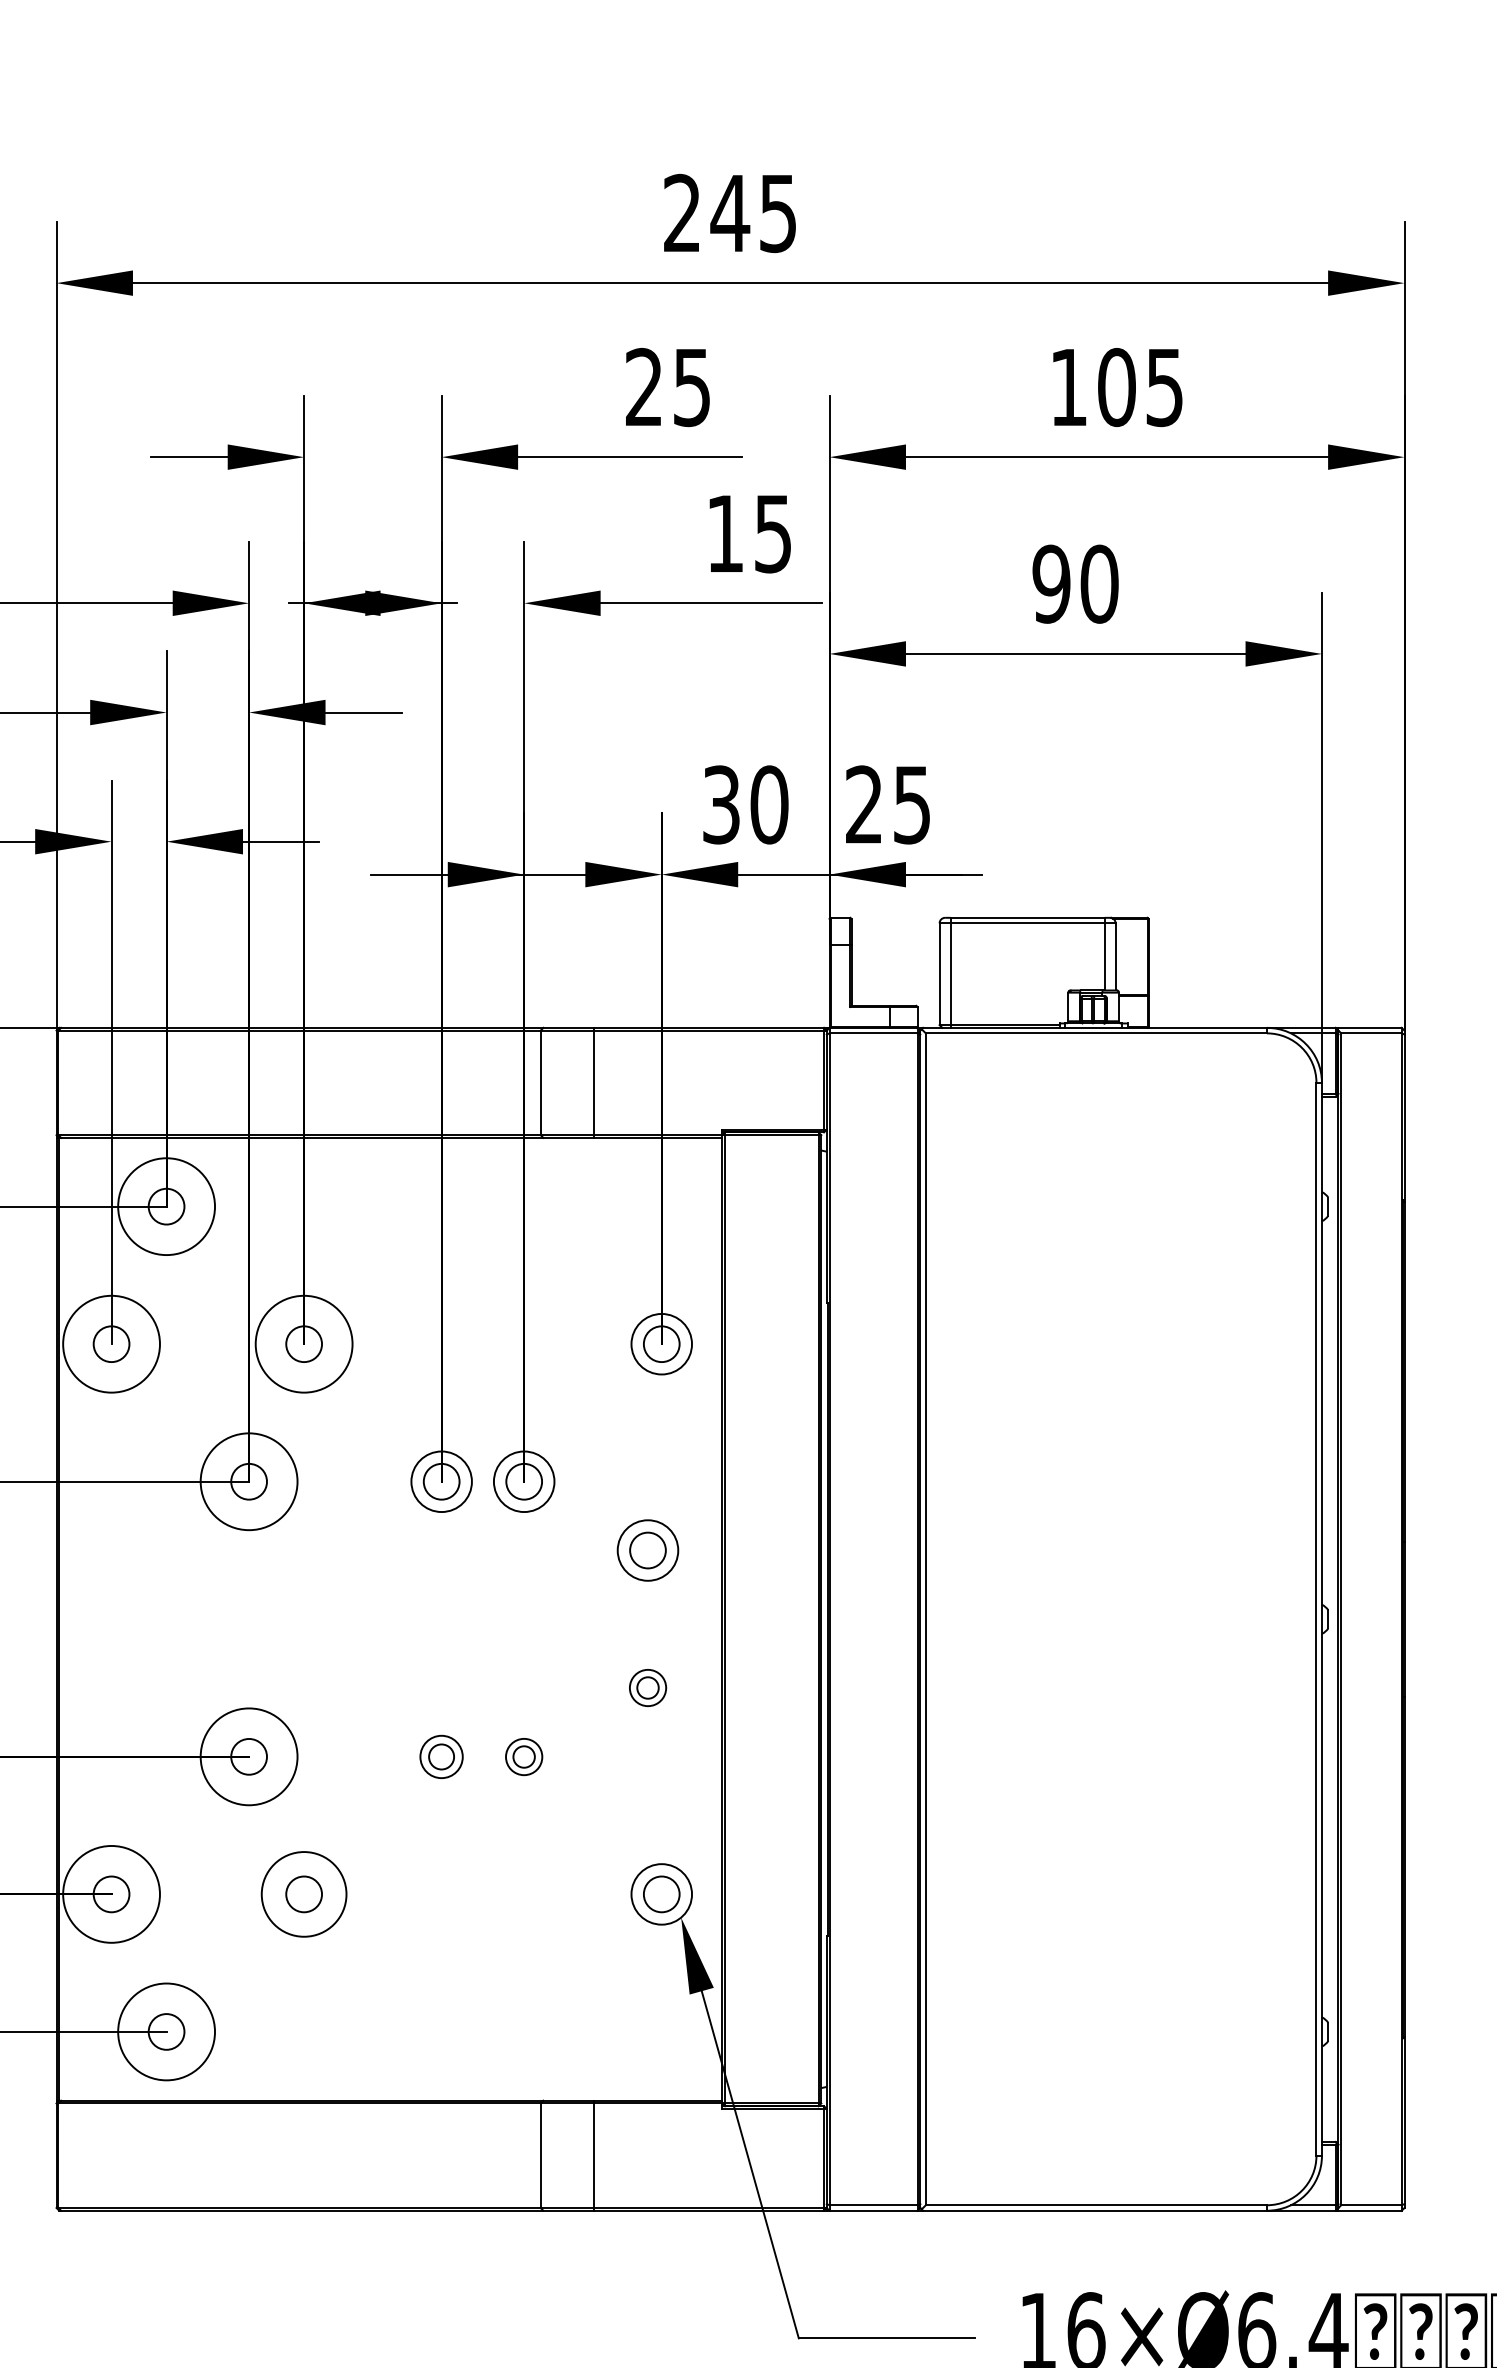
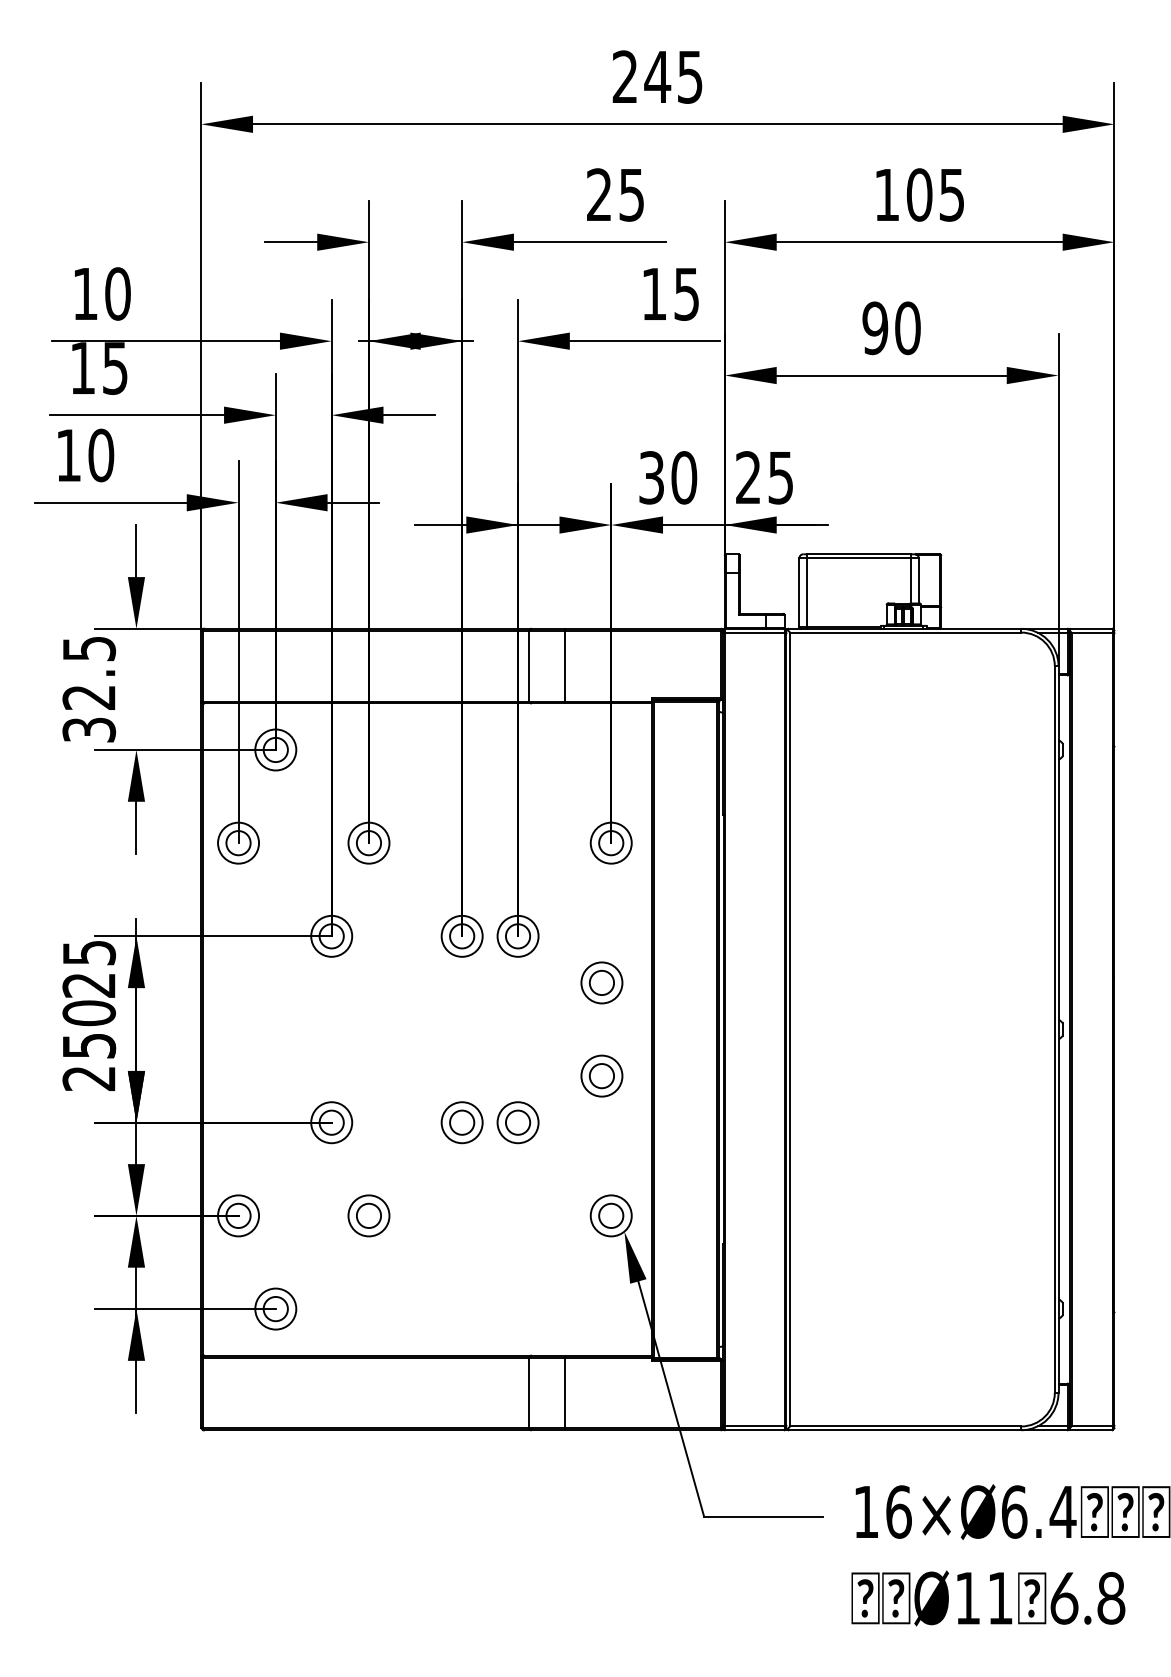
circle: (166, 1205) -> (275, 749), size x0.62
circle: (111, 1343) -> (238, 842), size x0.62
circle: (303, 1343) -> (368, 842), size x0.62
circle: (248, 1480) -> (331, 935), size x0.62
part: (647, 1687) -> (601, 1075), size x1.67
circle: (248, 1756) -> (331, 1122), size x0.62
part: (440, 1756) -> (461, 1122), size x1.43
part: (523, 1756) -> (517, 1122), size x1.67
circle: (111, 1893) -> (238, 1215), size x0.62
circle: (303, 1893) -> (368, 1215), size x0.71
circle: (166, 2031) -> (275, 1308), size x0.62

